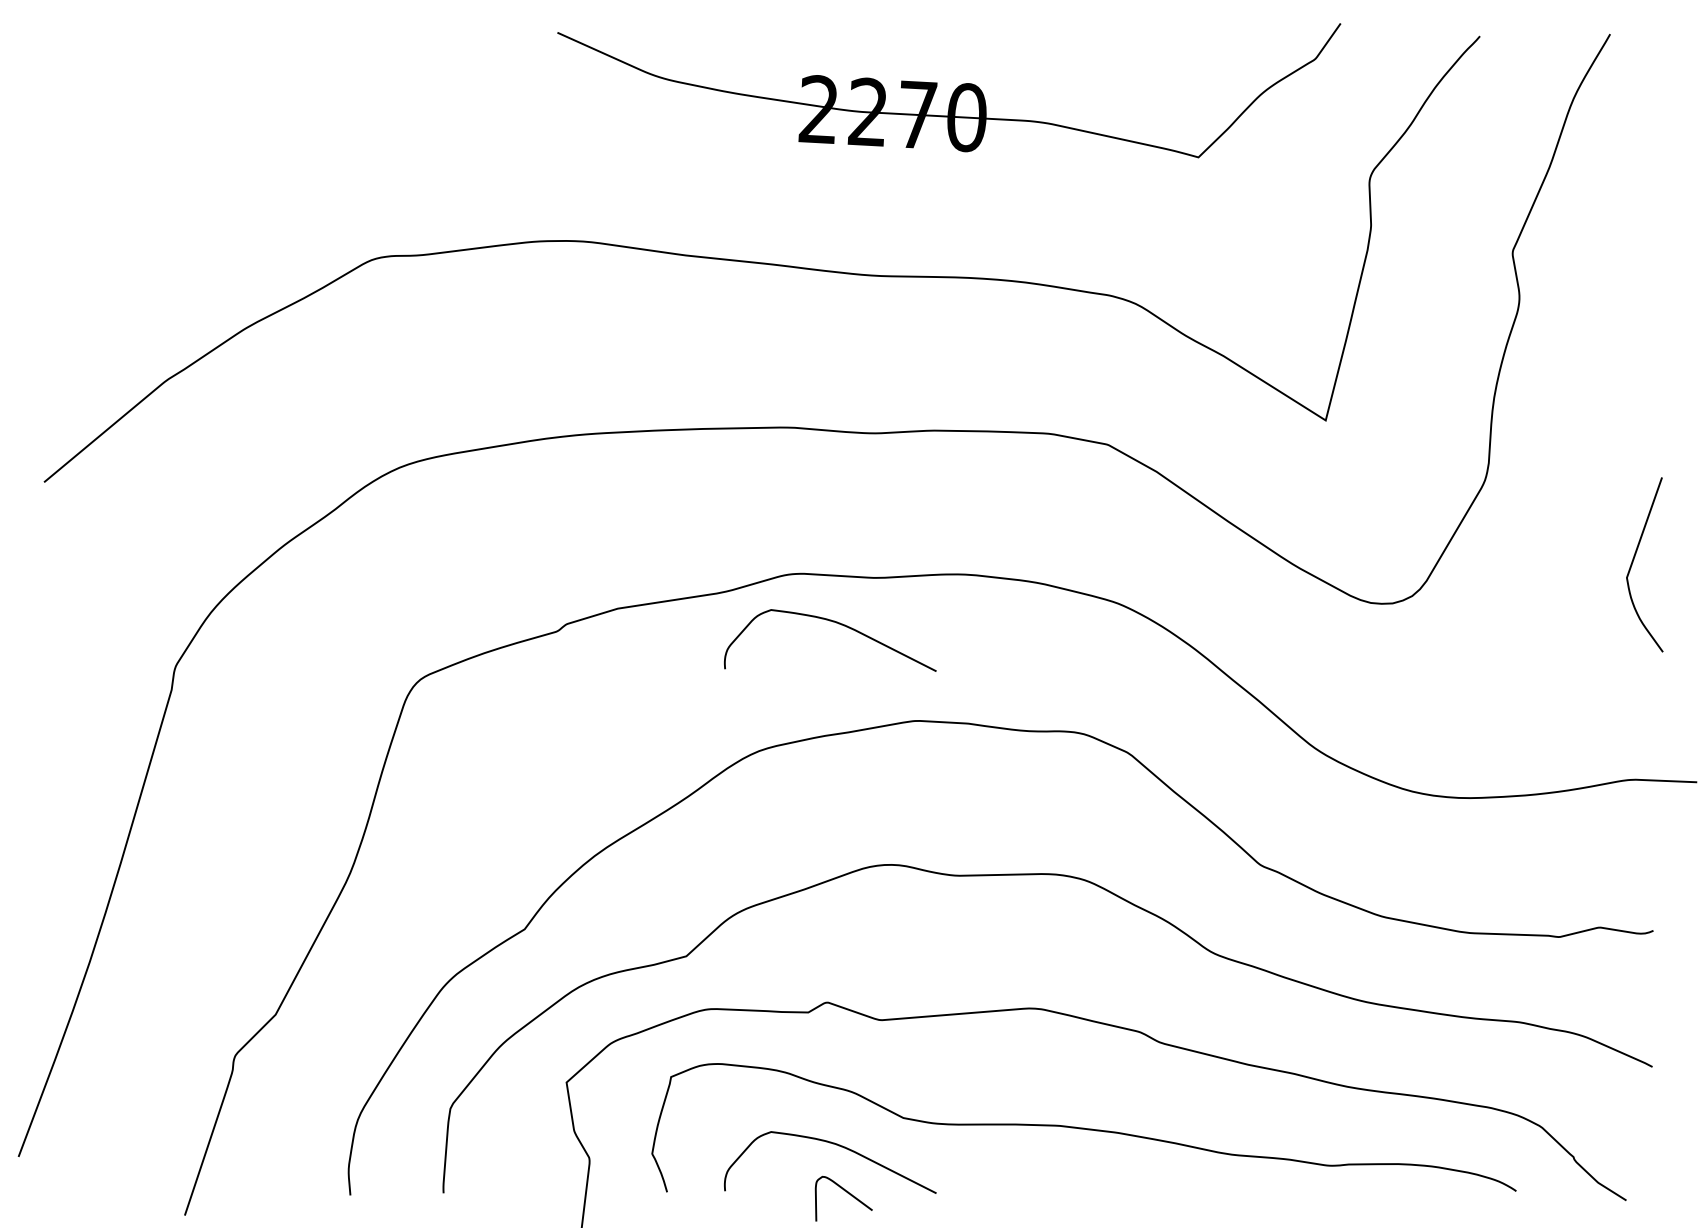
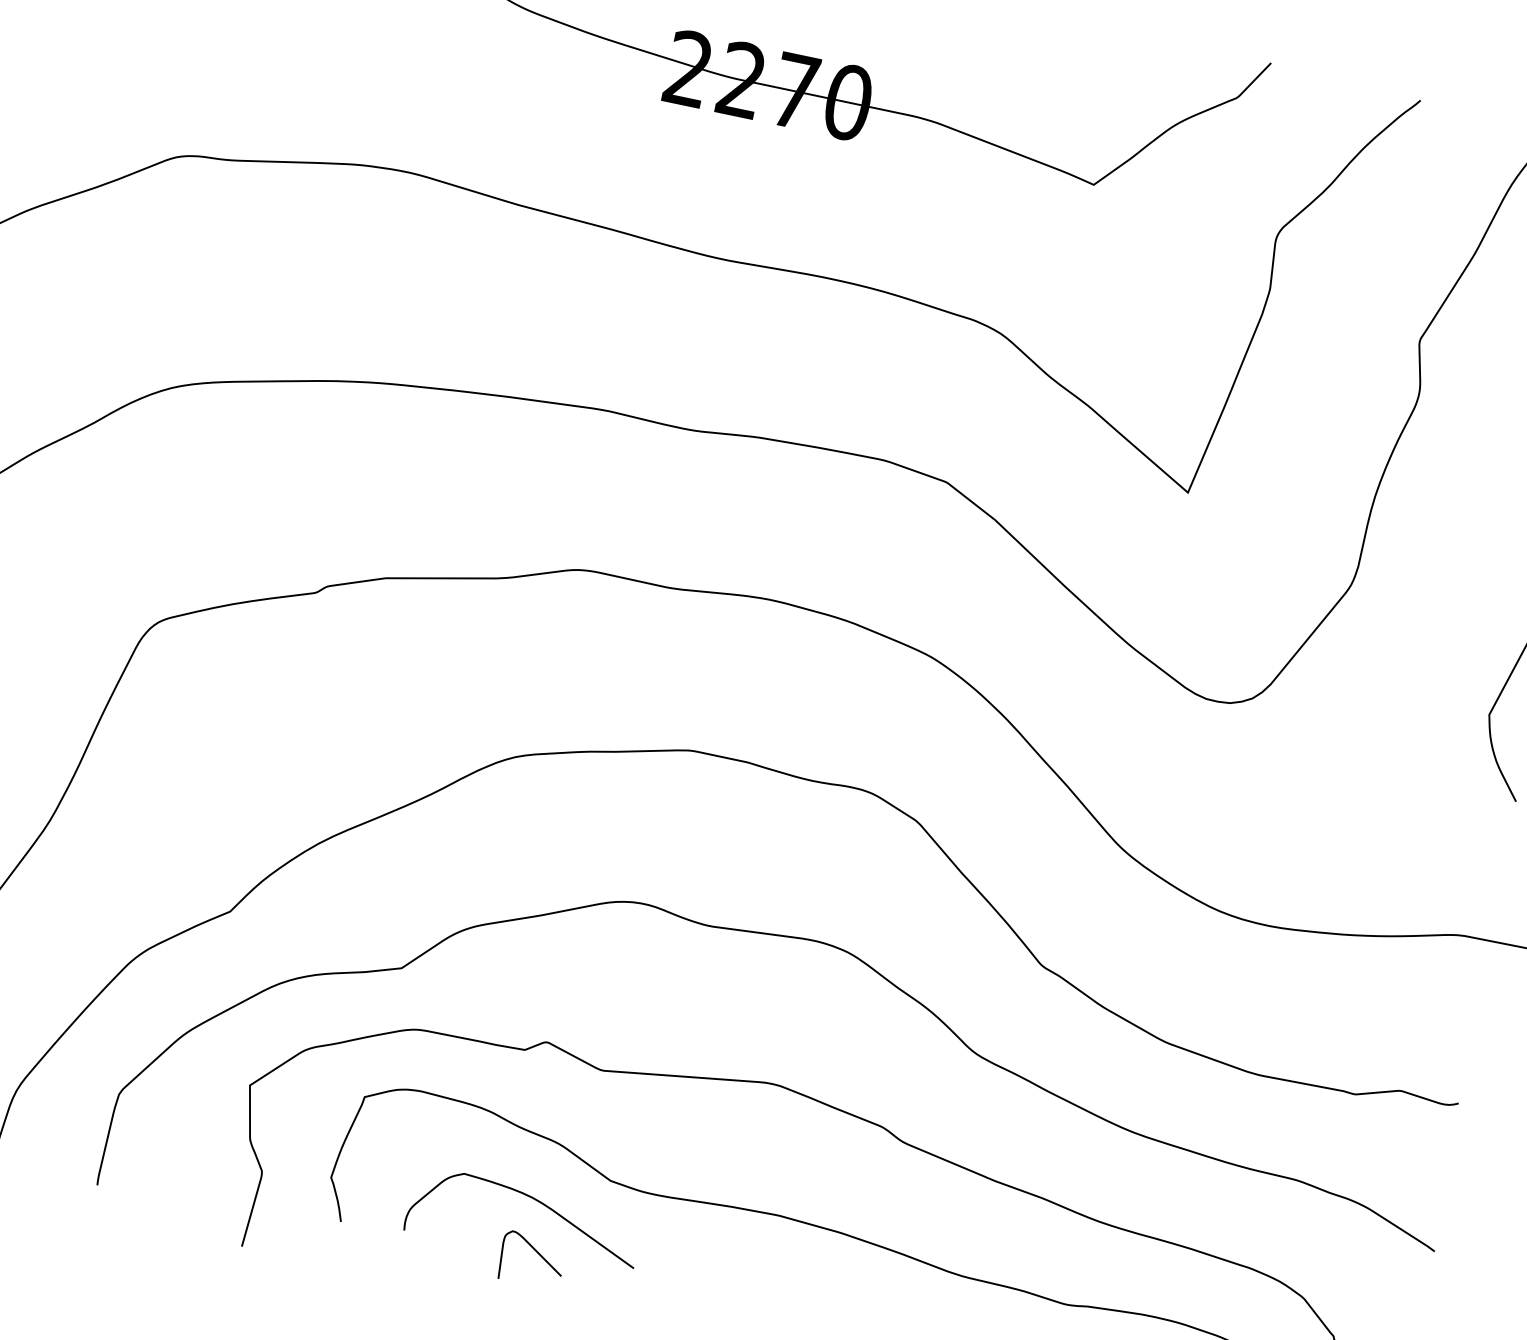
curve: (838, 624) -> (623, 632), removed

